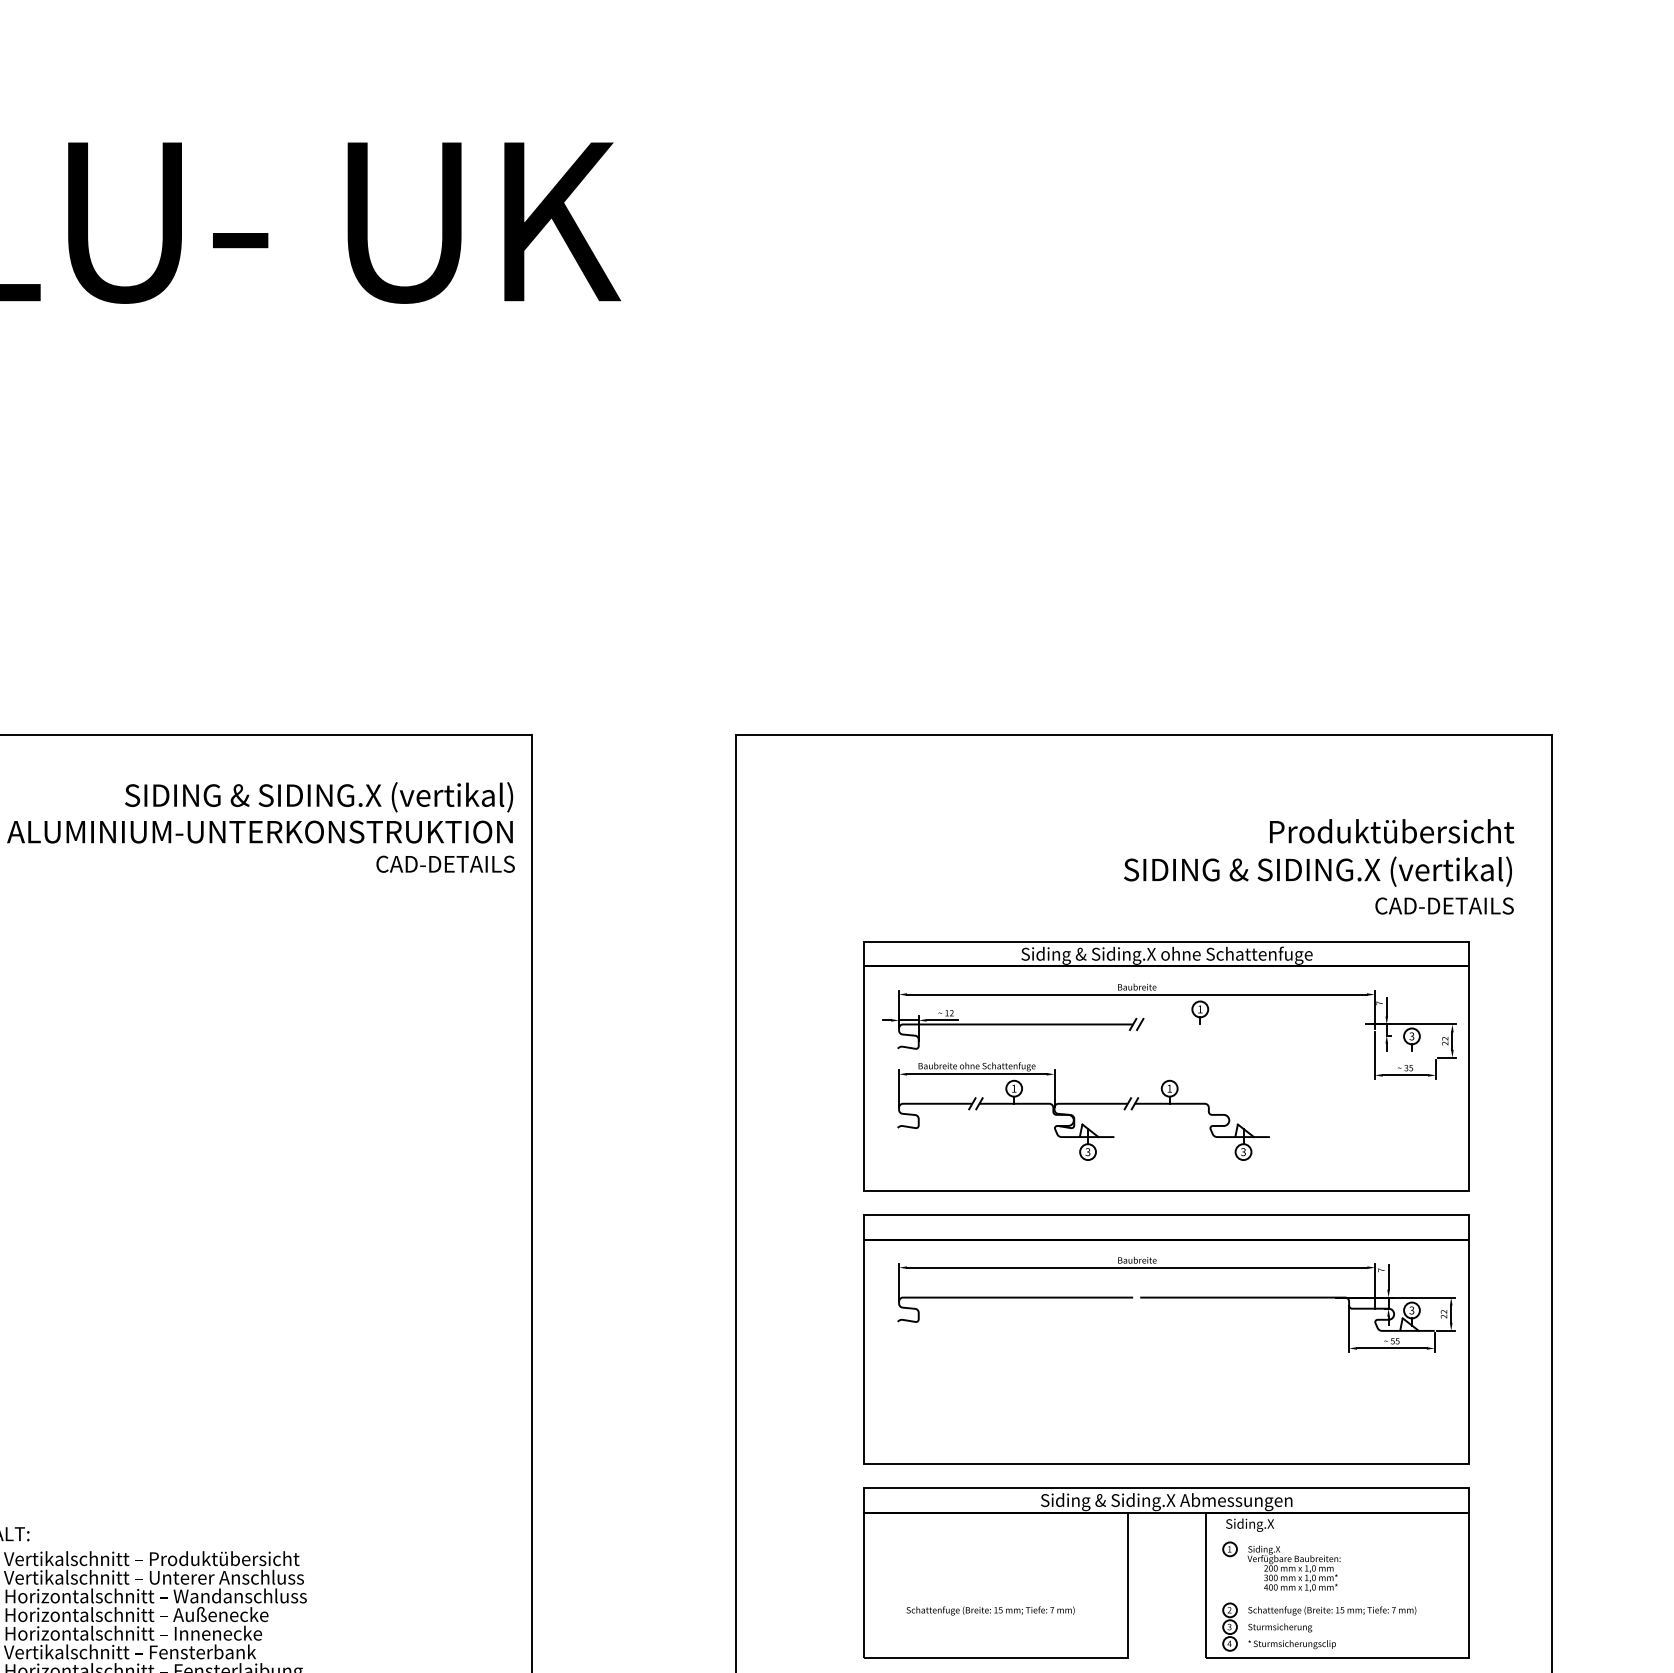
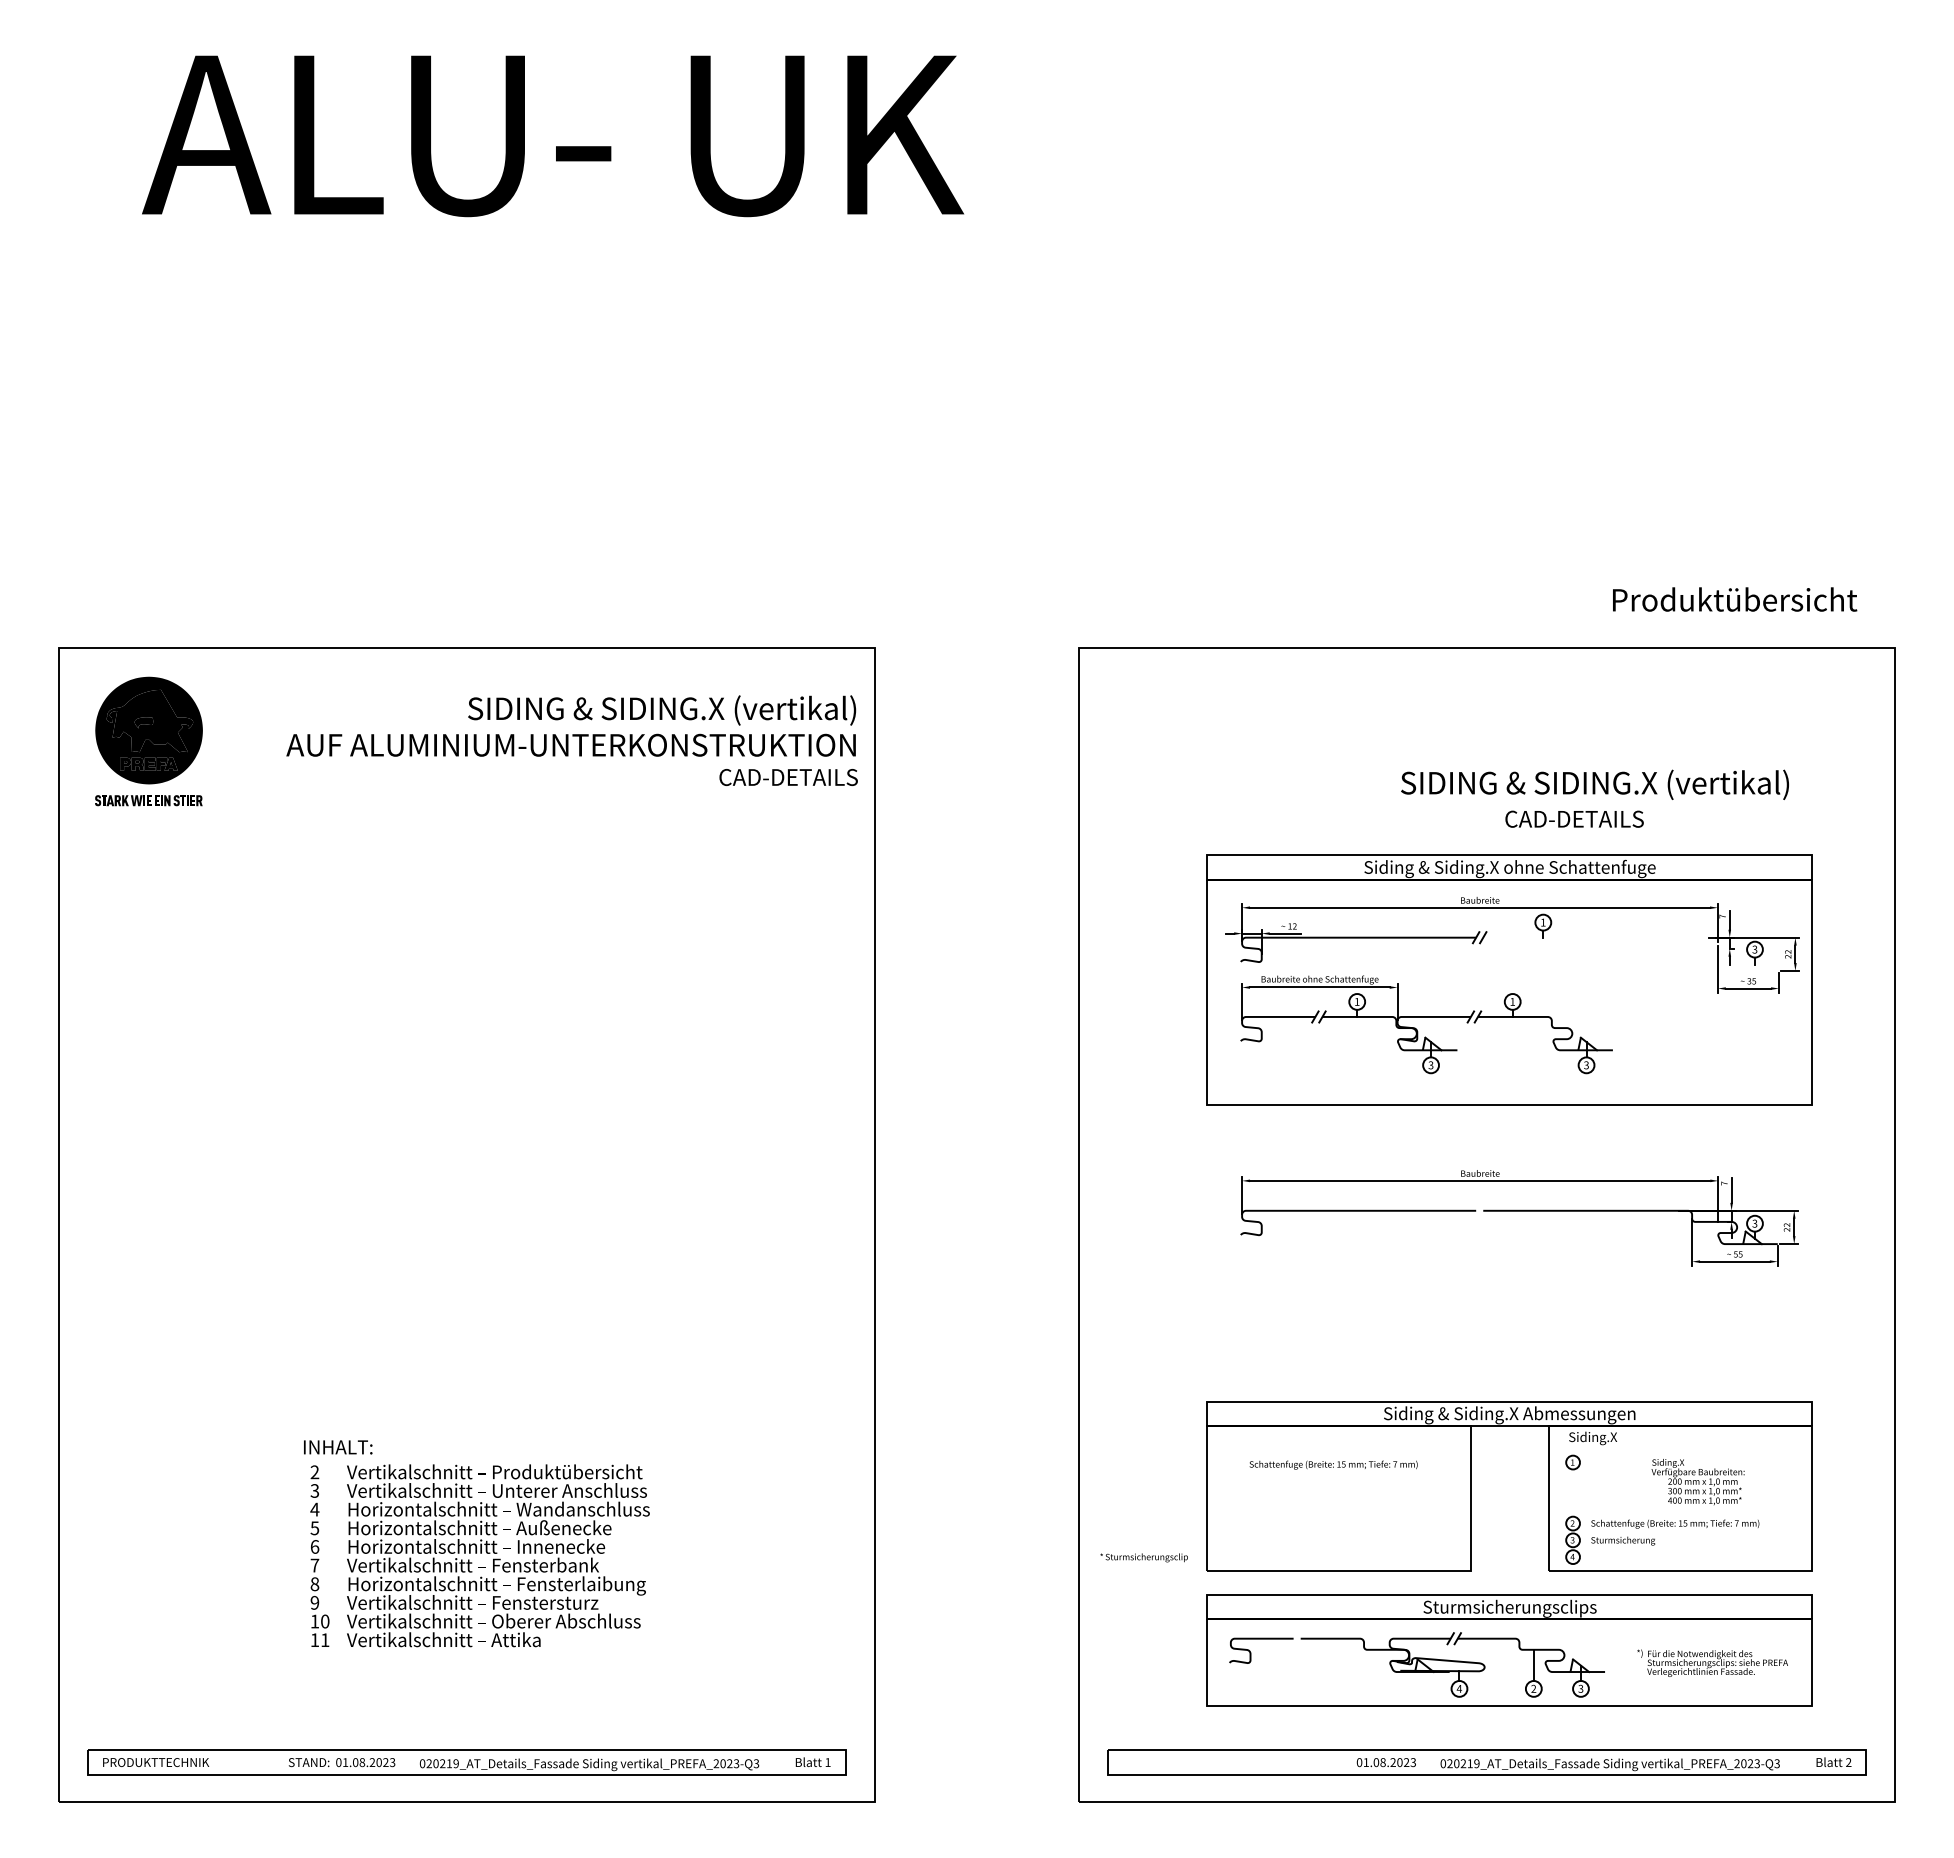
text: (1392, 831) -> (1735, 599), moved
text: (1317, 871) -> (1594, 784), moved
text: (1444, 905) -> (1574, 818), moved
part: (1166, 1339) -> (1509, 1252), removed
text: (1293, 1569) -> (1697, 1482), moved
text: (990, 1610) -> (1333, 1464), moved
text: (1291, 1644) -> (1143, 1557), moved

